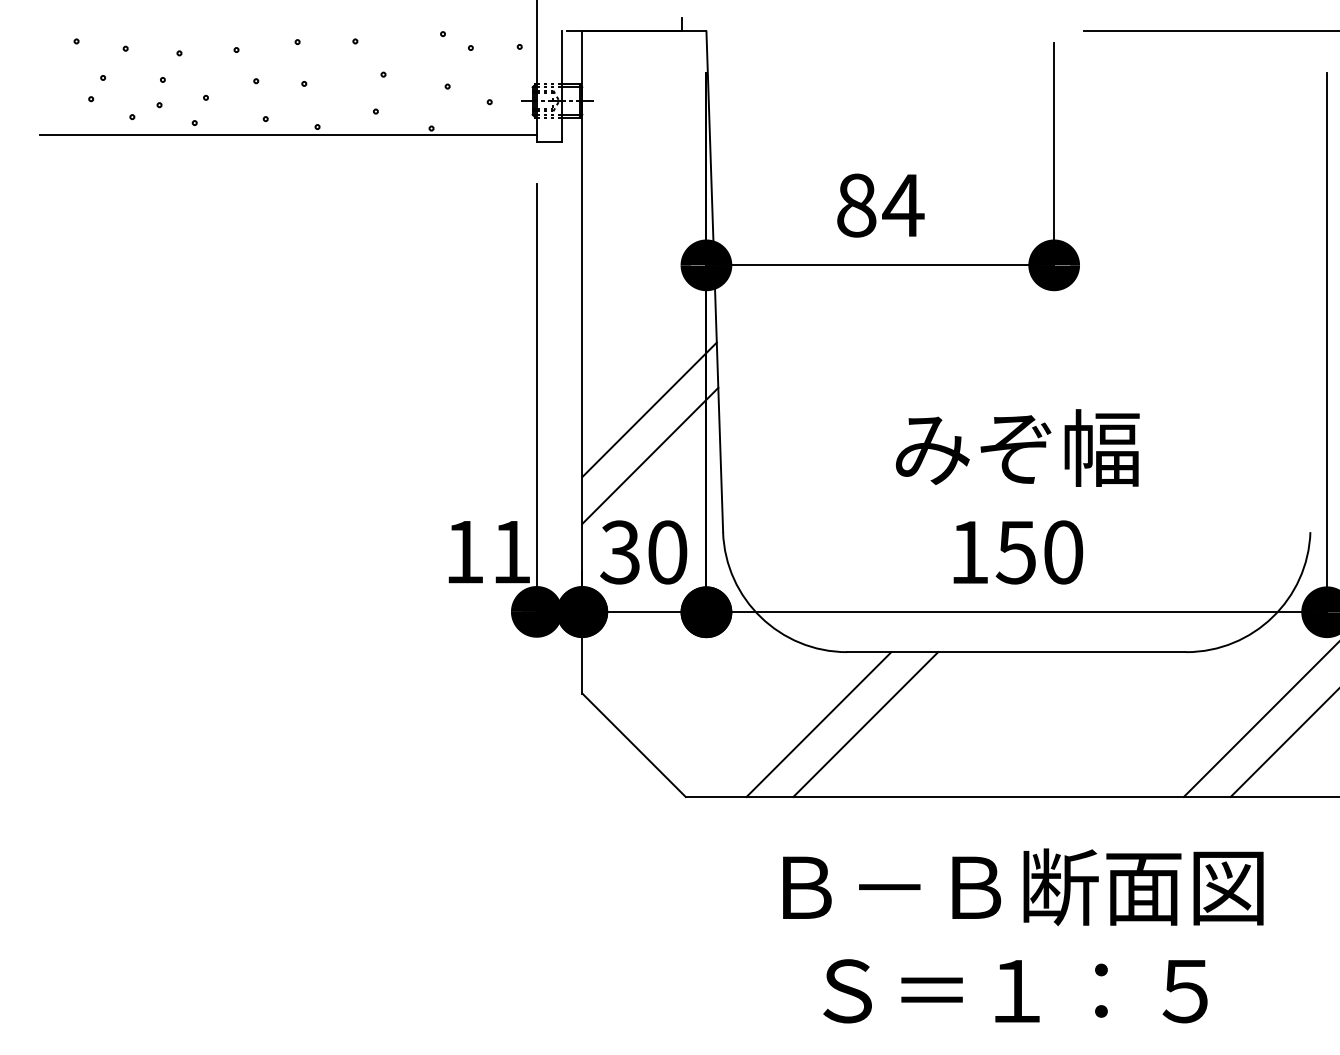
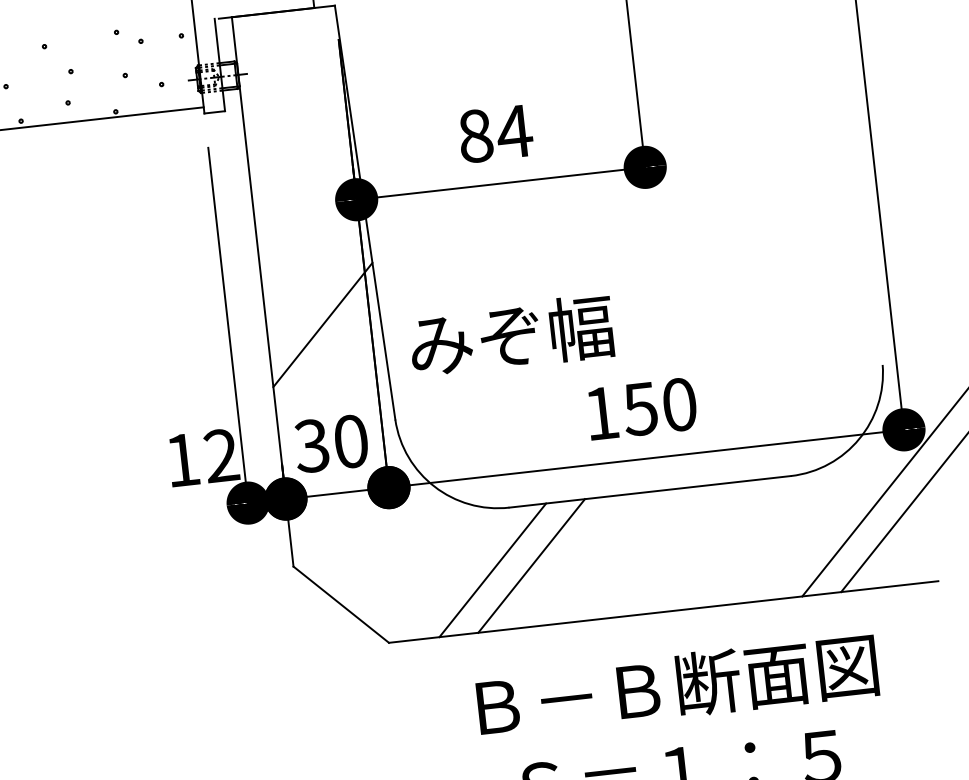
text: (1017, 447) -> (511, 335), moved
line: (650, 455) -> (327, 362), removed
text: (511, 551) -> (221, 455), 11 -> 12

